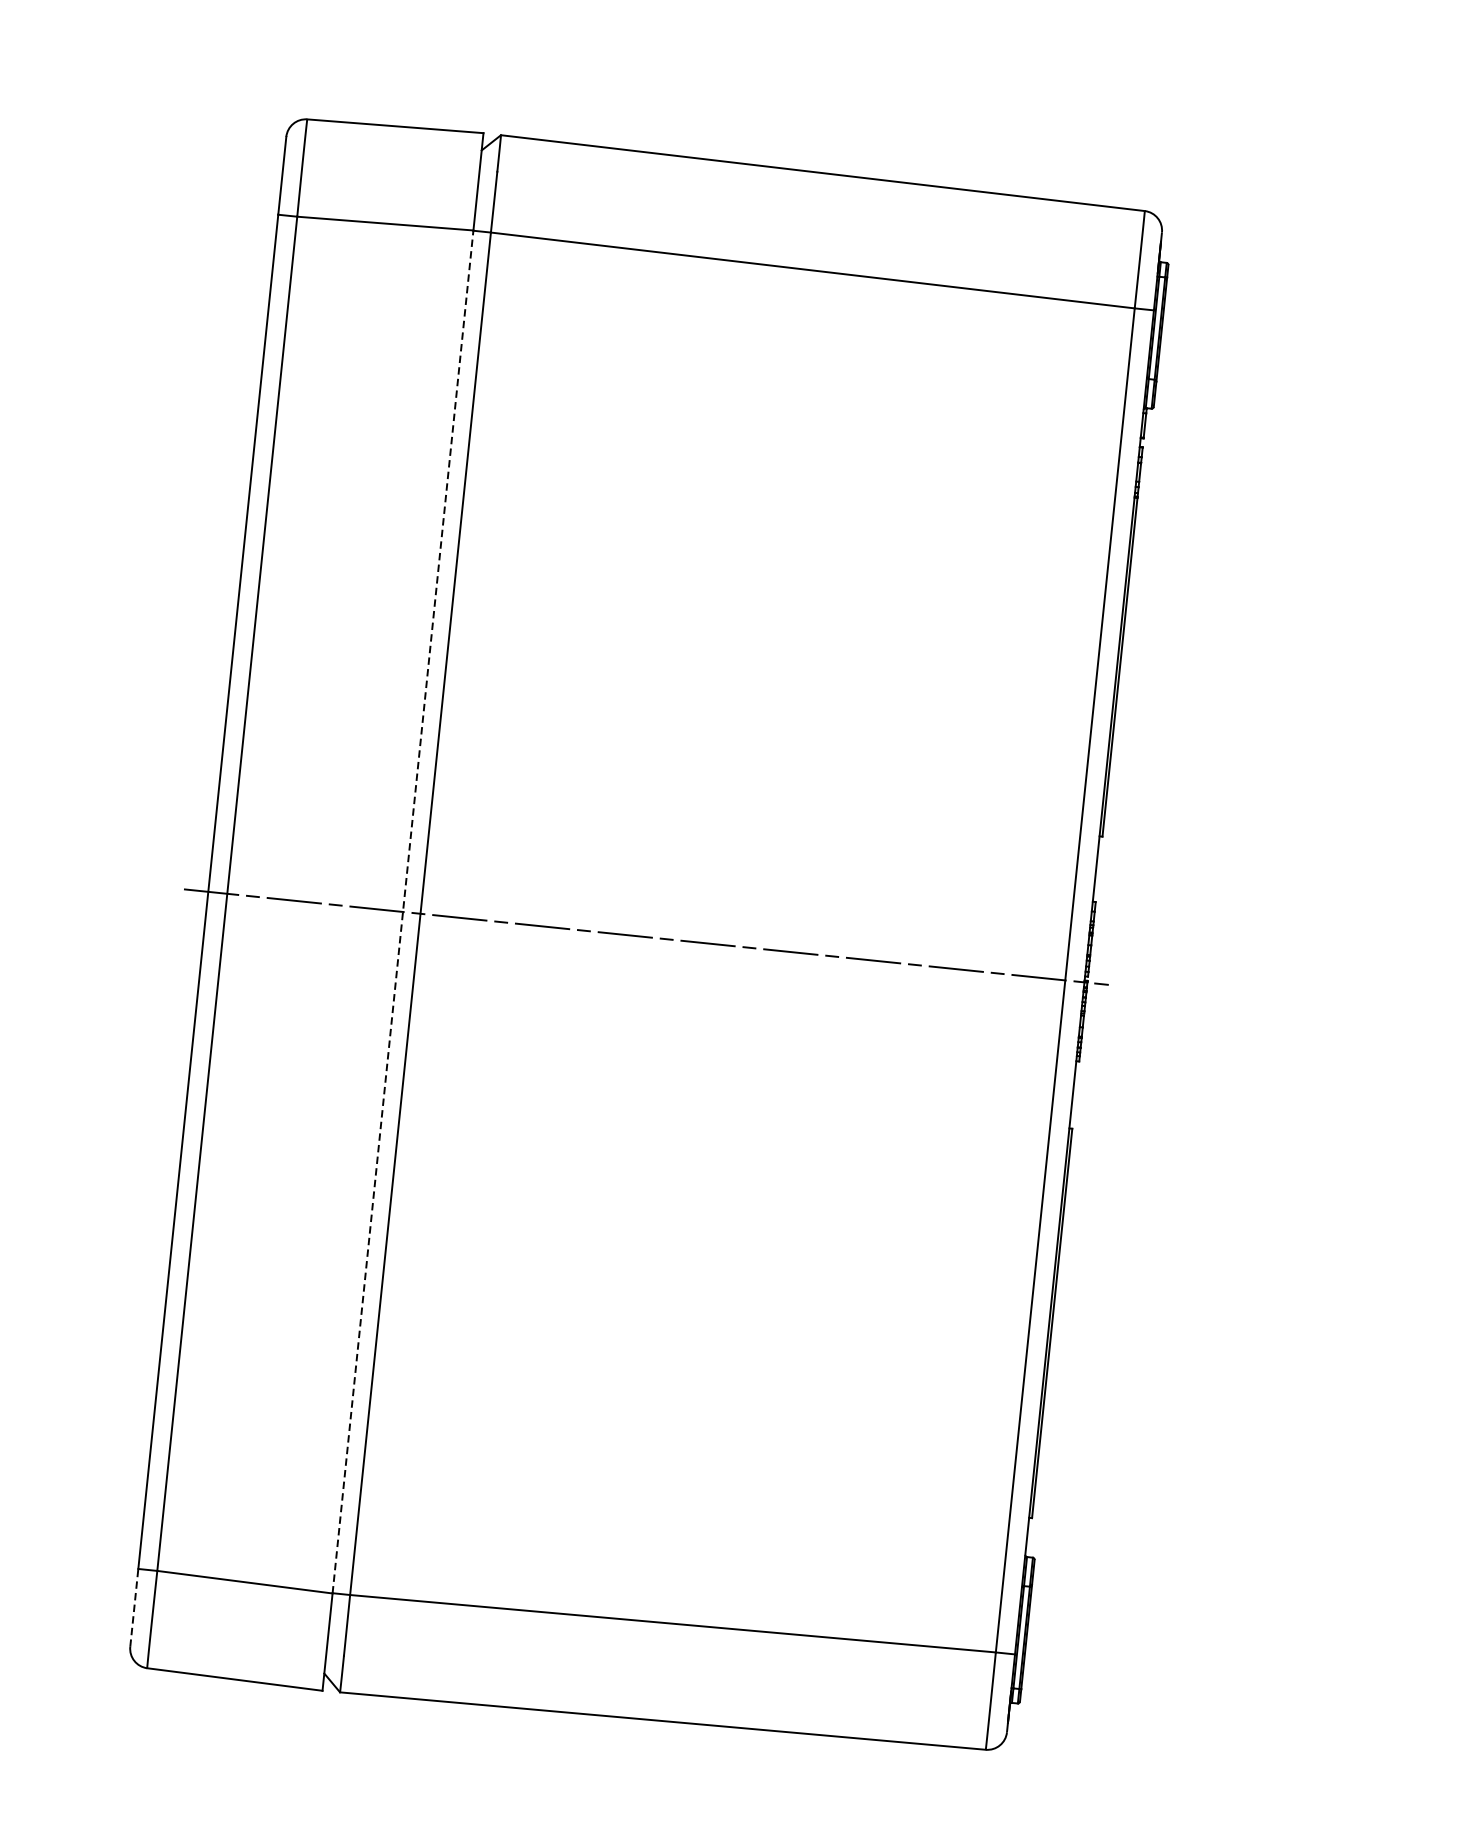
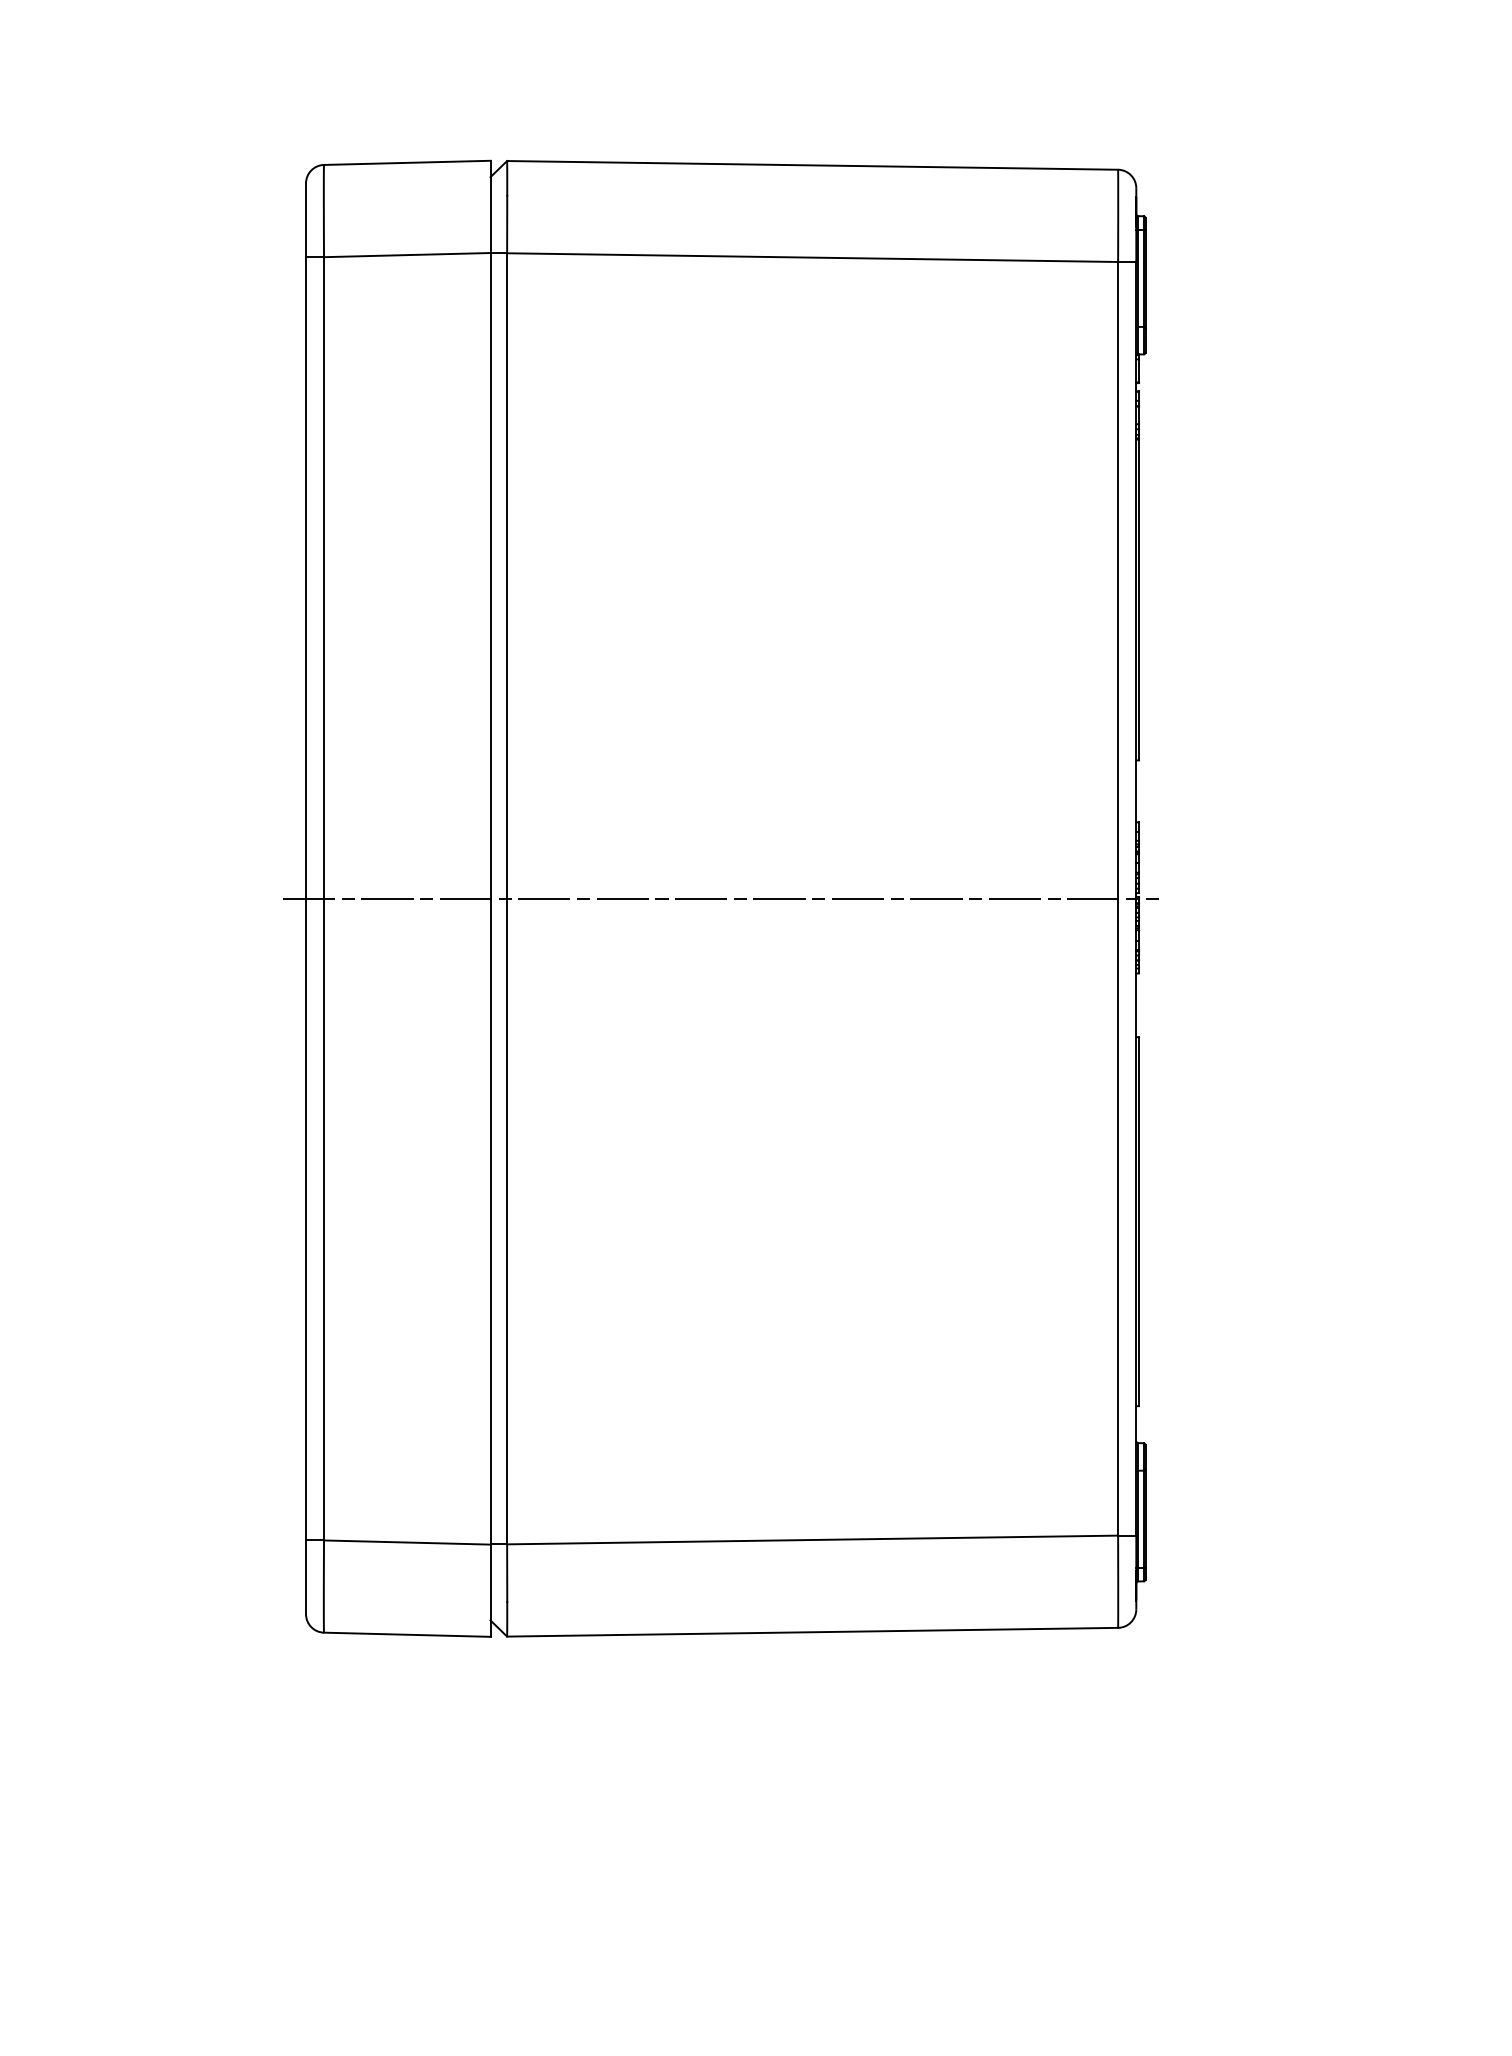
line: (403, 911) -> (490, 898), dashed -> solid
line: (134, 1608) -> (306, 1577), dashed -> solid

